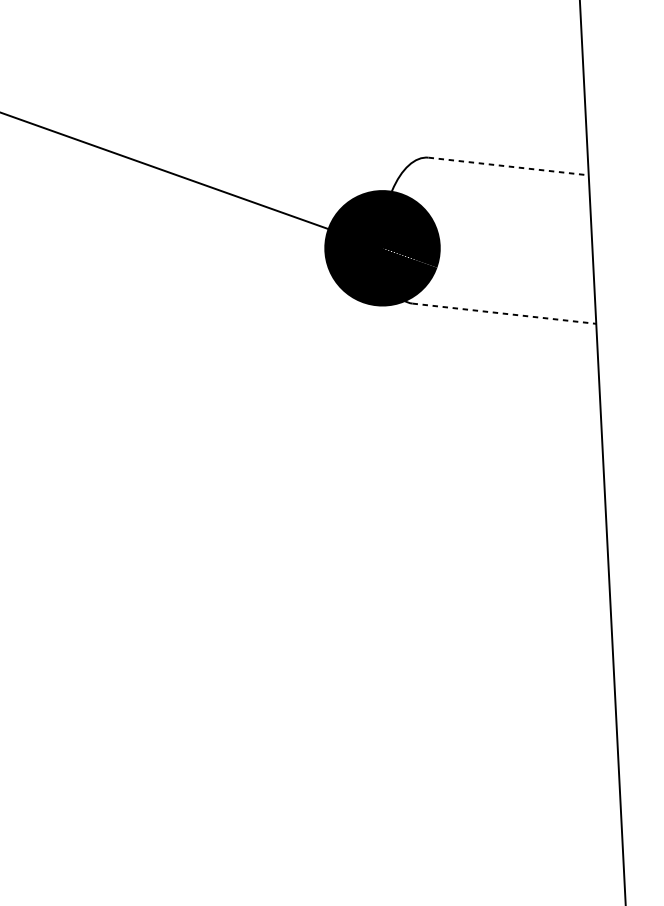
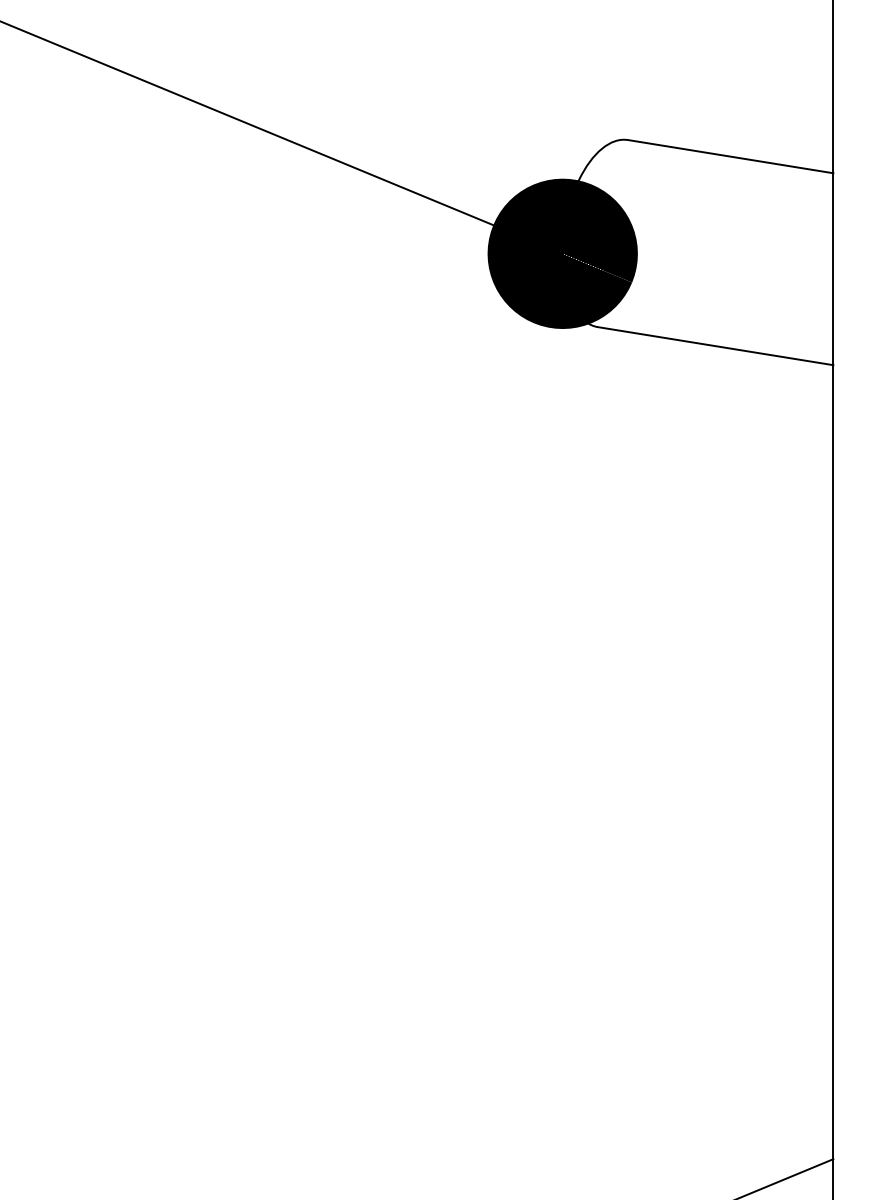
line: (508, 166) -> (730, 156), dashed -> solid
line: (505, 313) -> (716, 346), dashed -> solid

